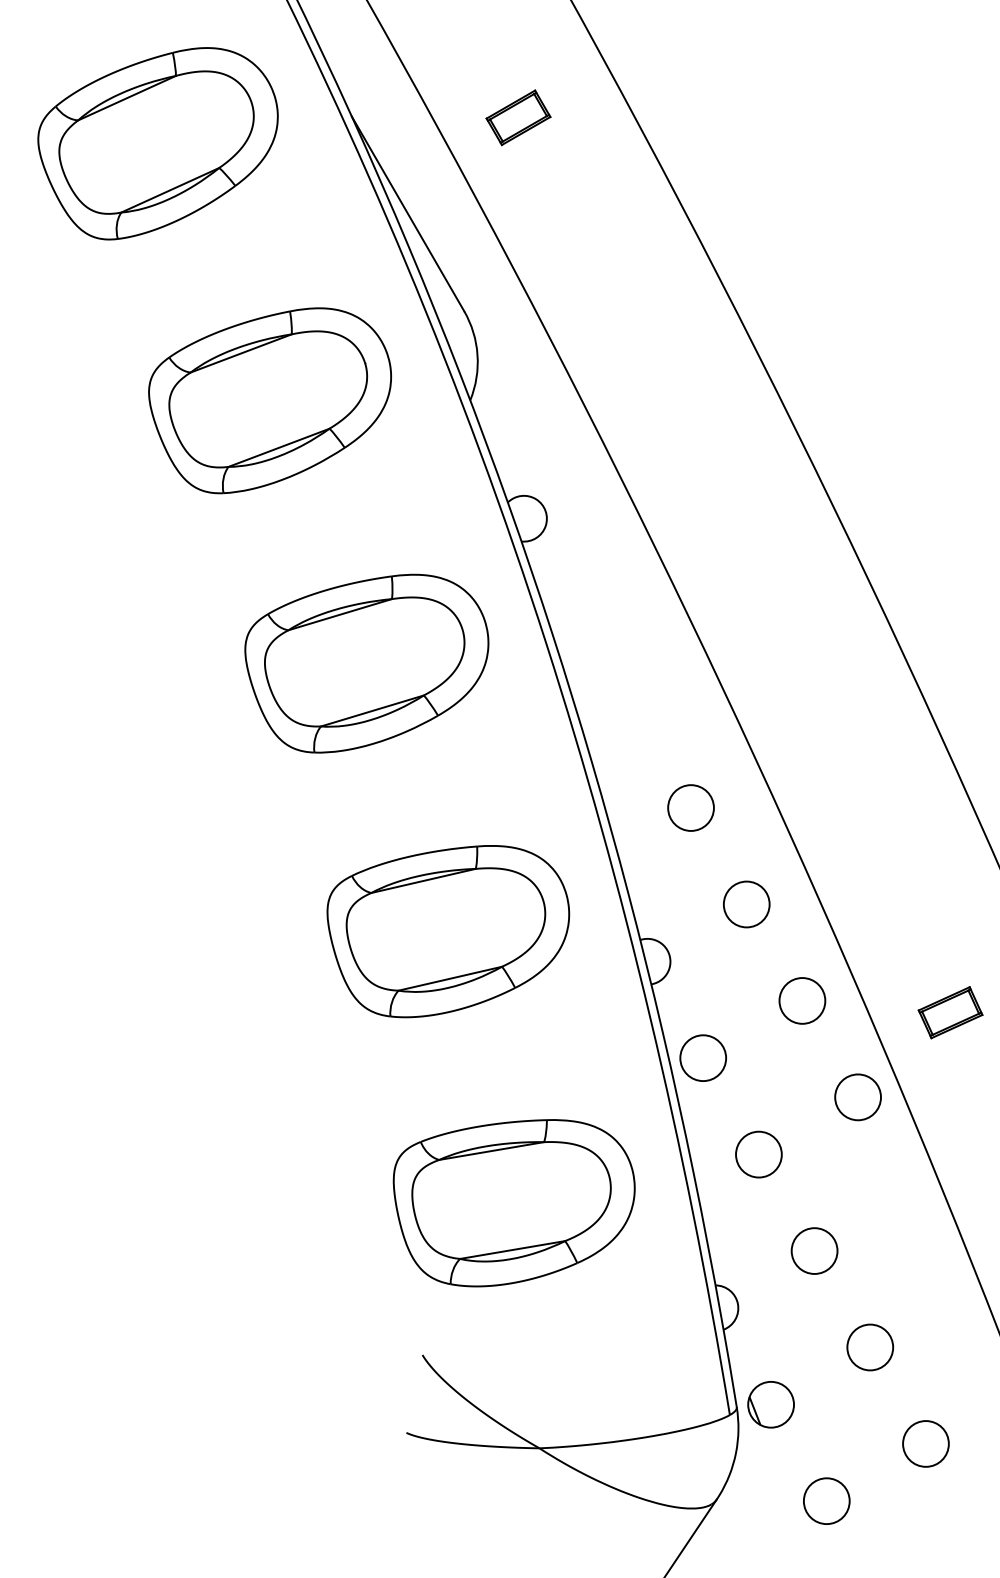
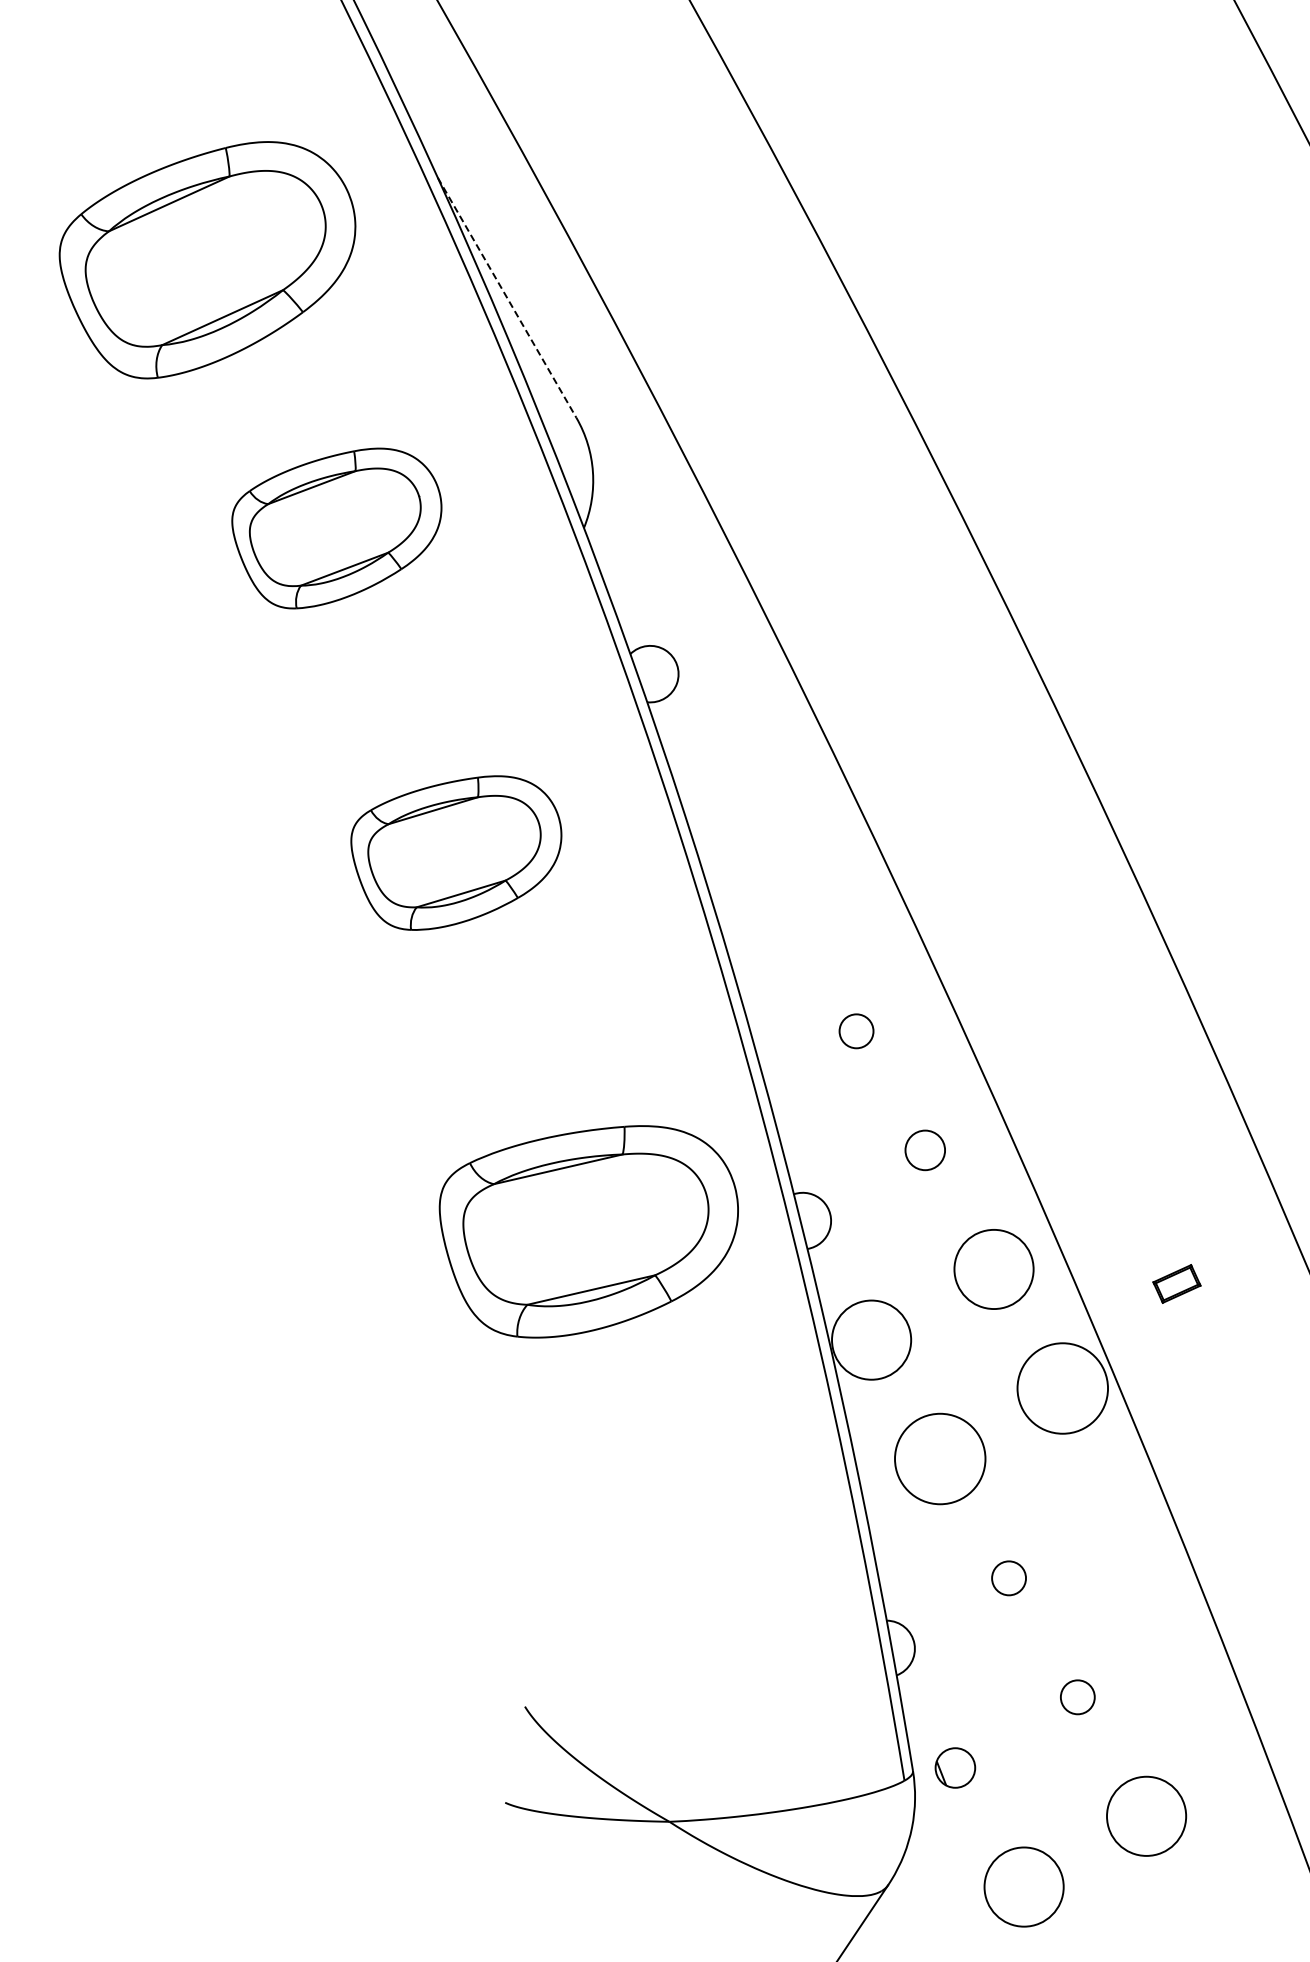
part: (518, 117) -> (643, 178), removed
part: (158, 143) -> (207, 260), moved
line: (408, 213) -> (507, 297), solid -> dashed
part: (269, 400) -> (336, 528), size x0.7
part: (367, 663) -> (456, 852), size x0.7
circle: (691, 808) -> (856, 1031), size x0.6
circle: (746, 904) -> (925, 1150), size x0.7
part: (448, 931) -> (588, 1231), moved
circle: (801, 1000) -> (993, 1269), size x1.4
part: (950, 1012) -> (1176, 1283), size x0.6
circle: (703, 1057) -> (871, 1339), size x1.4
circle: (857, 1097) -> (1062, 1388), size x1.6
circle: (759, 1154) -> (940, 1459), size x1.6
part: (513, 1202) -> (637, 1518), removed
circle: (814, 1251) -> (1008, 1578), size x0.6
circle: (870, 1347) -> (1077, 1697), size x0.6
part: (771, 1404) -> (955, 1767), size x0.7
circle: (925, 1444) -> (1146, 1816), size x1.4
circle: (826, 1500) -> (1023, 1886), size x1.4

